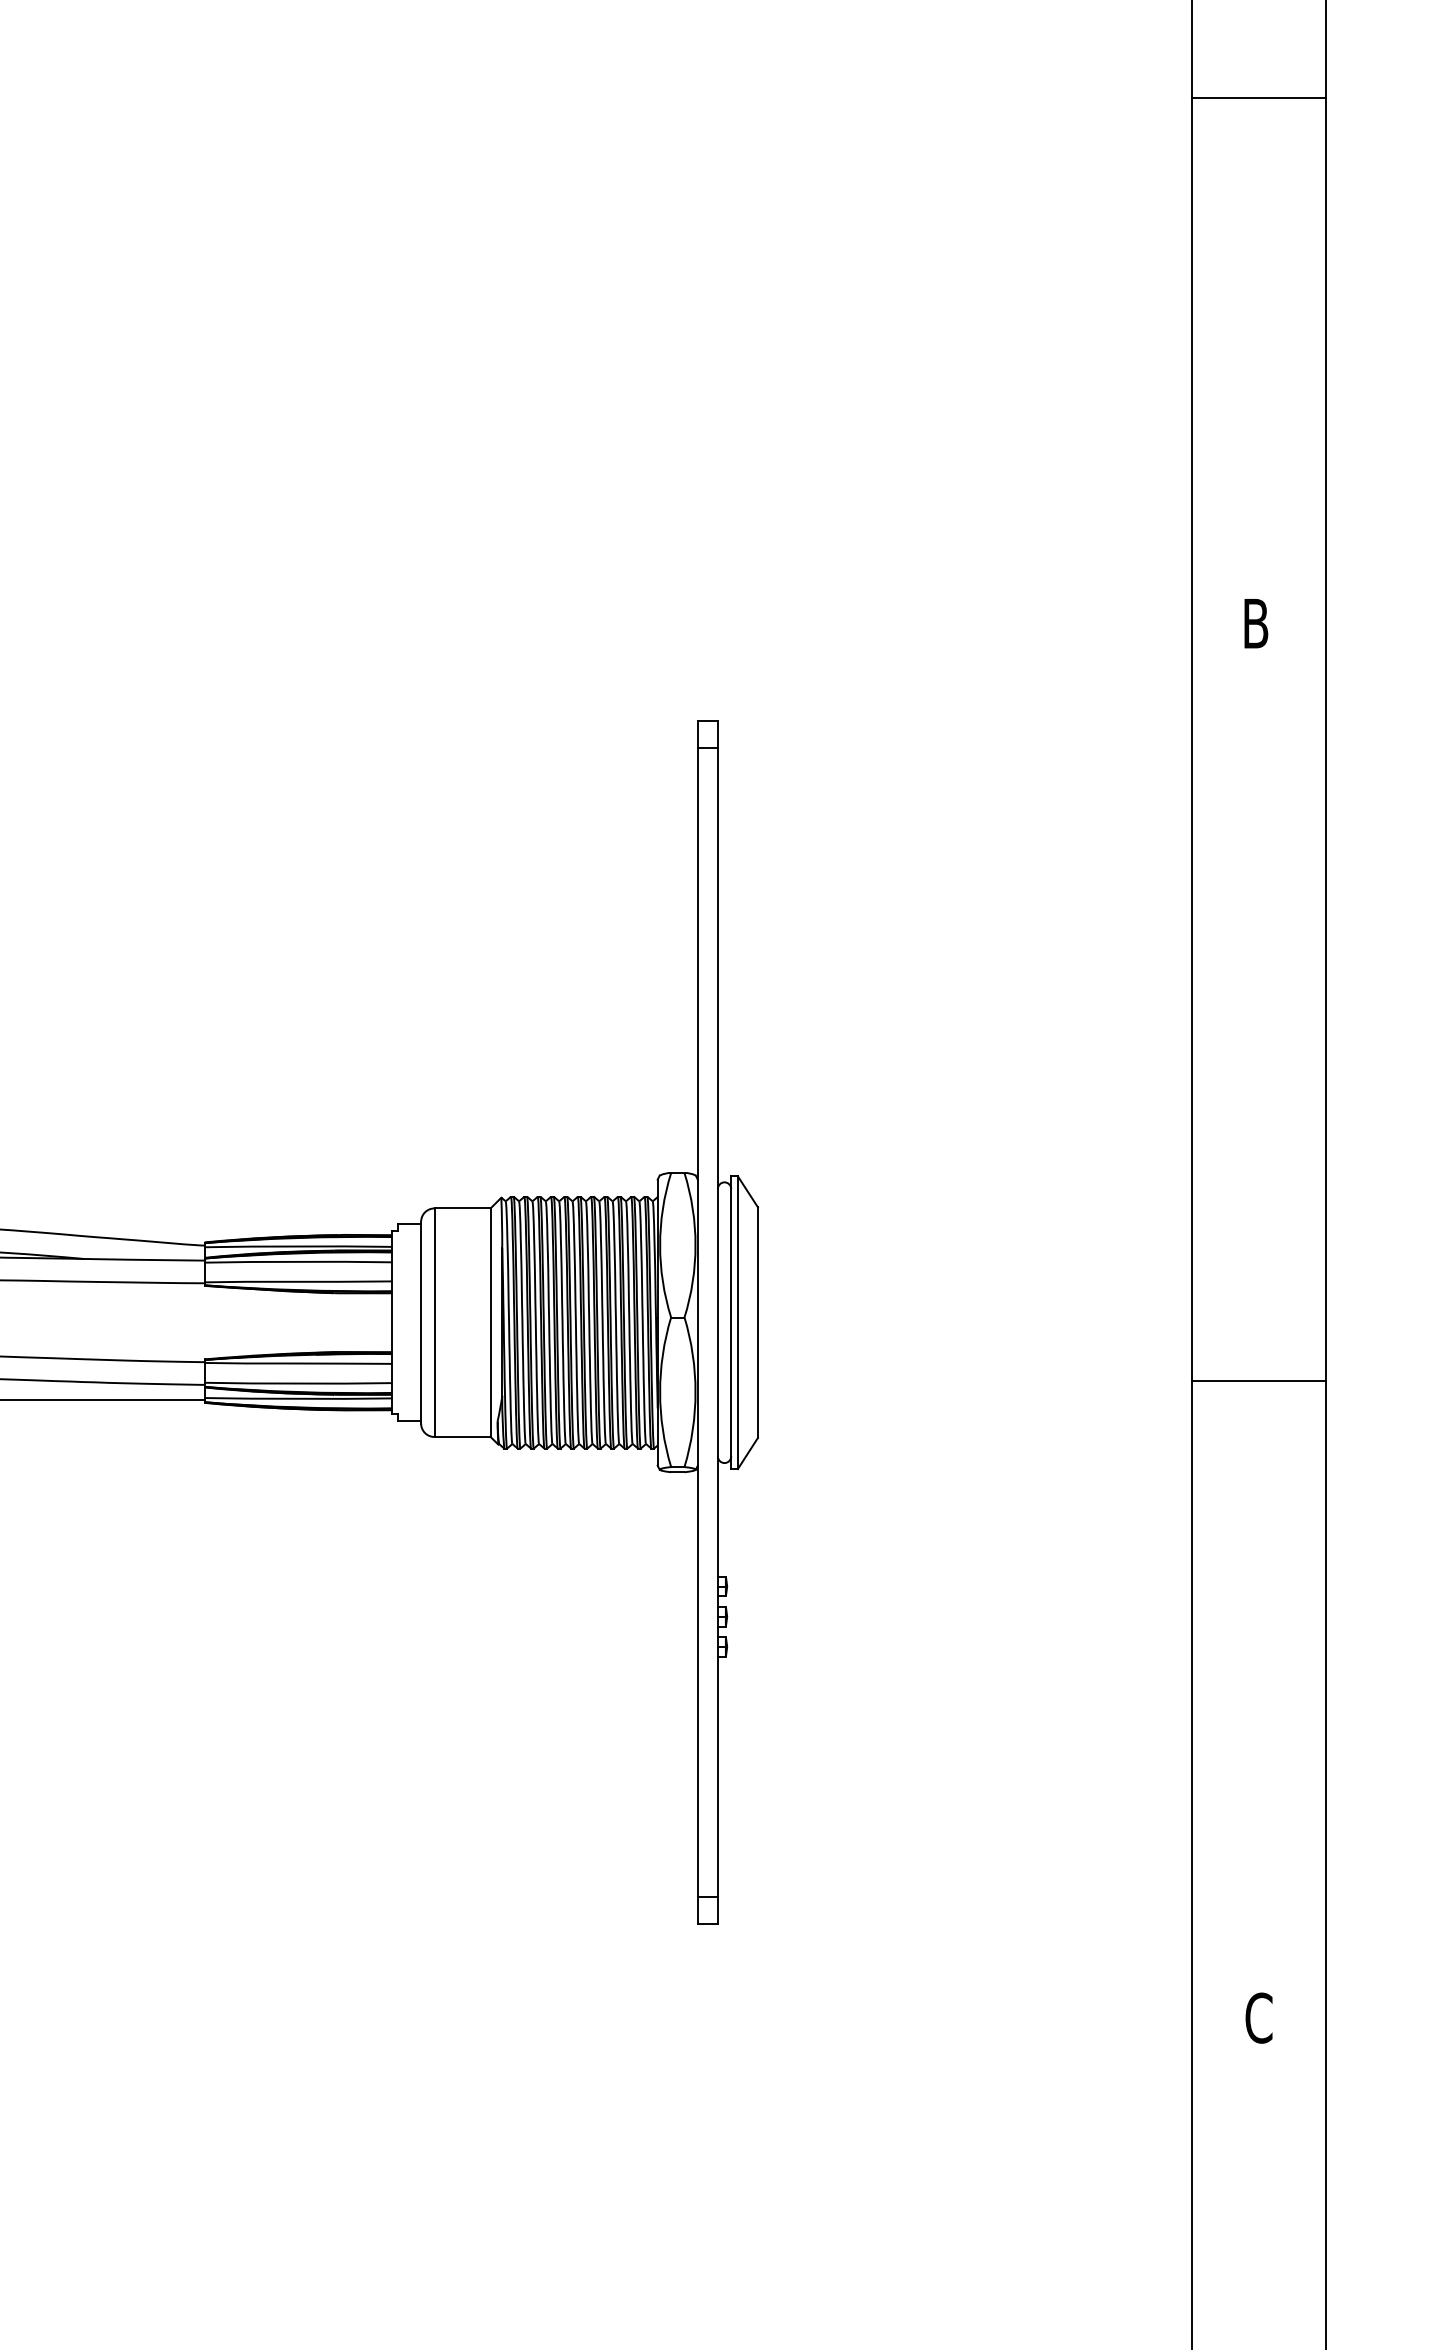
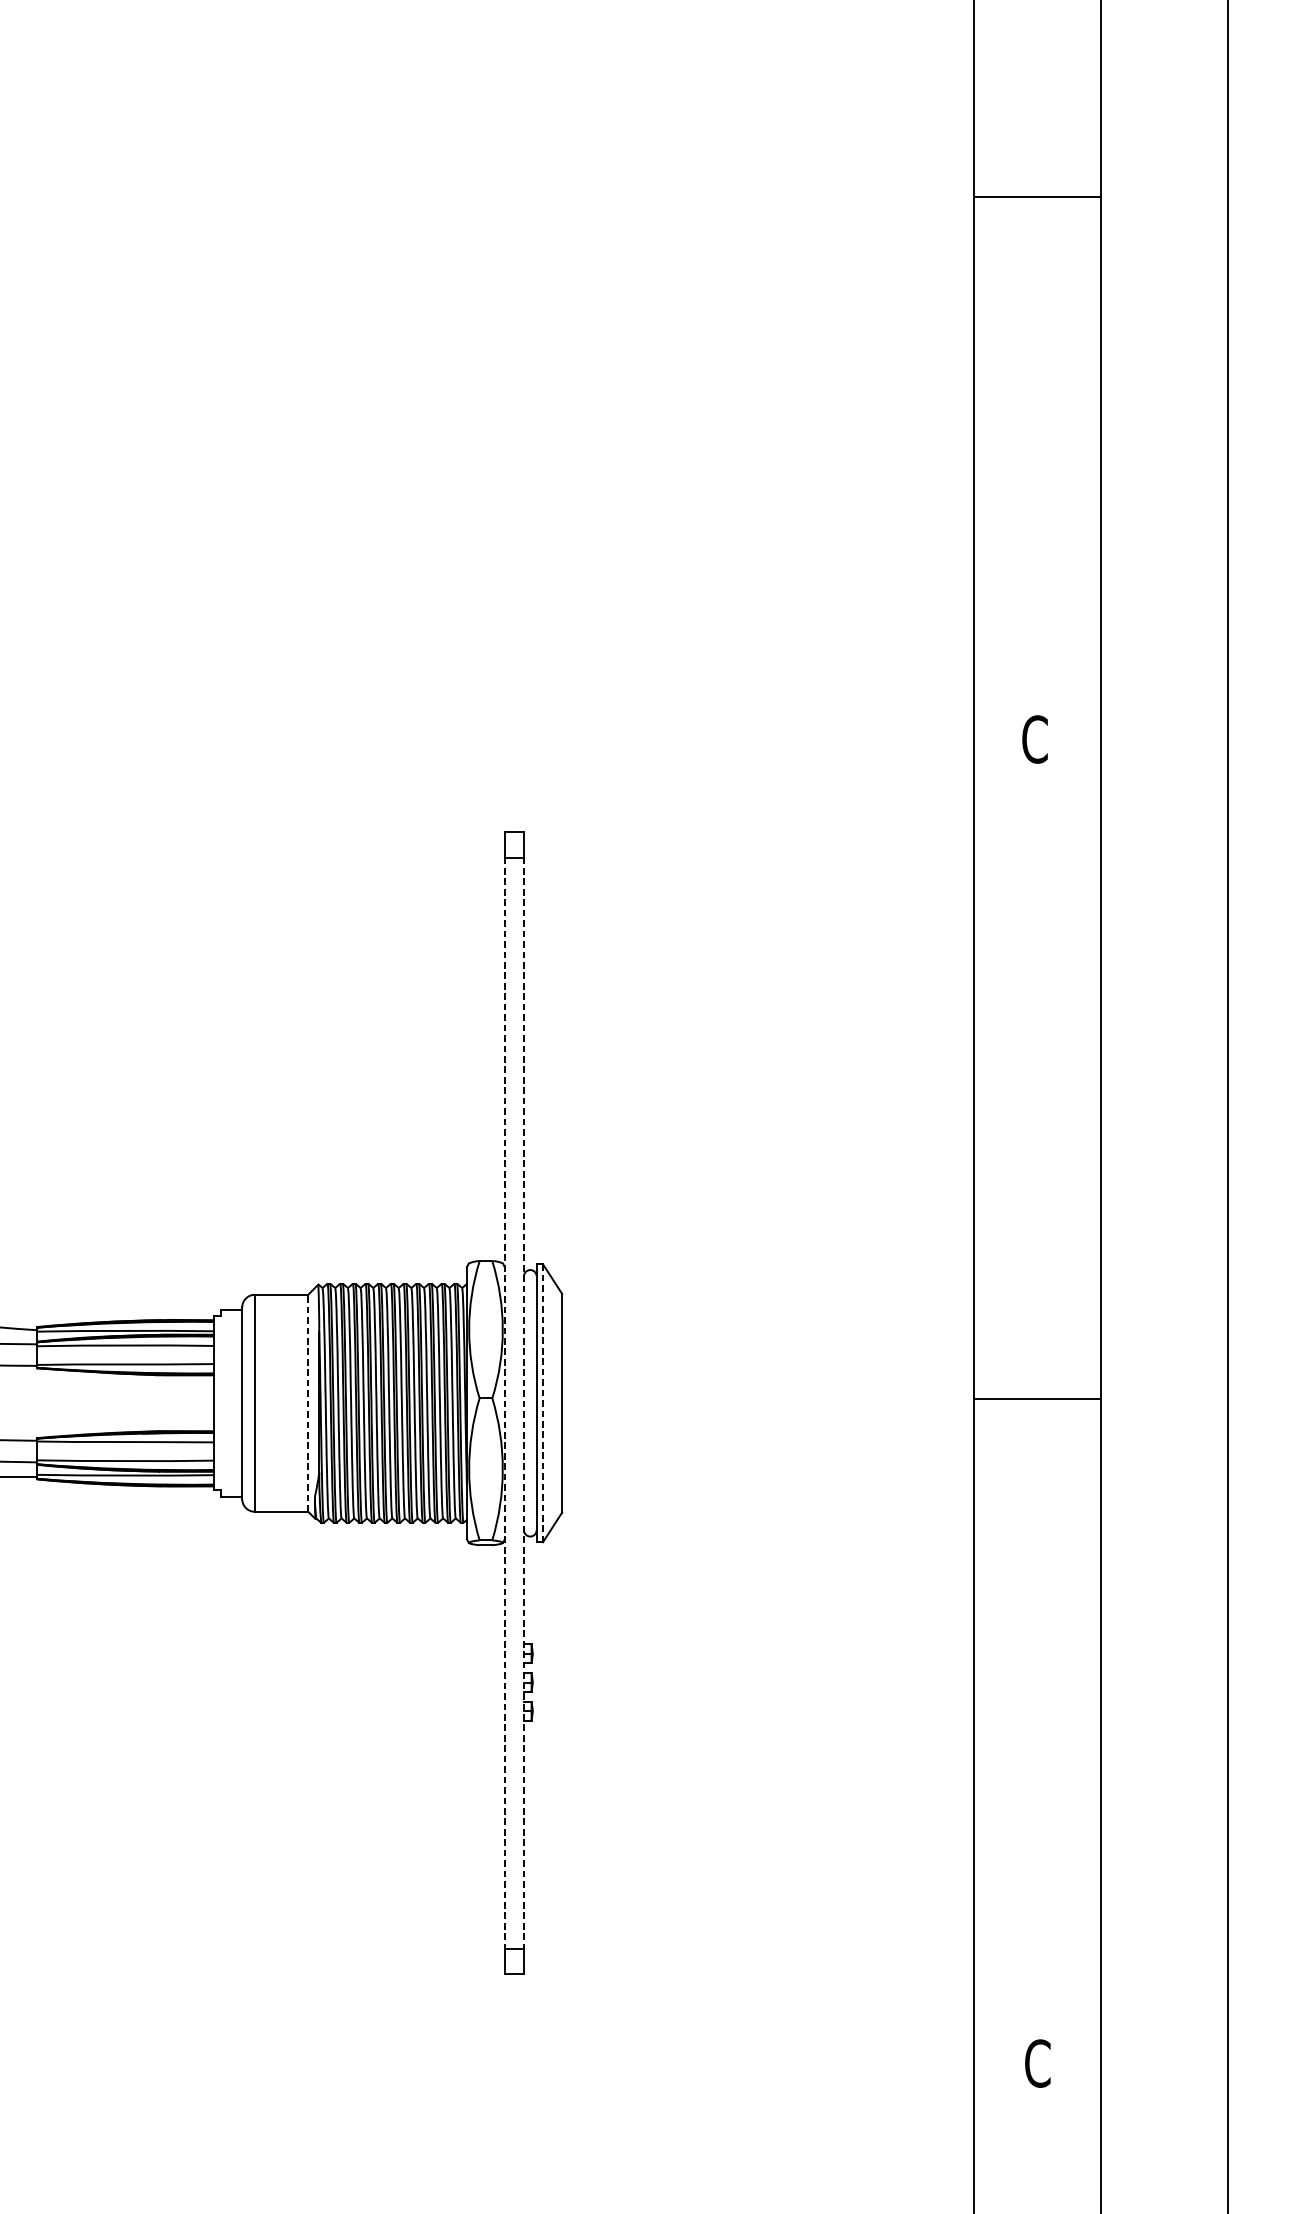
line: (1258, 97) -> (1037, 197), moved
text: (1255, 623) -> (1034, 739), B -> C
line: (490, 1322) -> (308, 1403), solid -> dashed
line: (697, 1322) -> (504, 1403), solid -> dashed
line: (717, 1322) -> (523, 1403), solid -> dashed
line: (737, 1323) -> (542, 1404), solid -> dashed
line: (1258, 1380) -> (1037, 1398), moved

